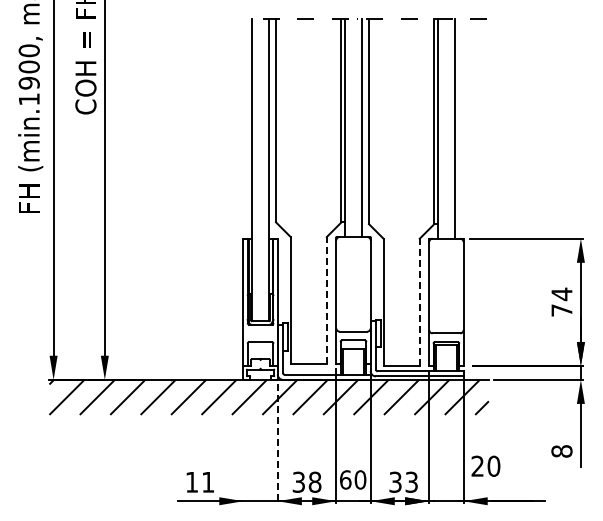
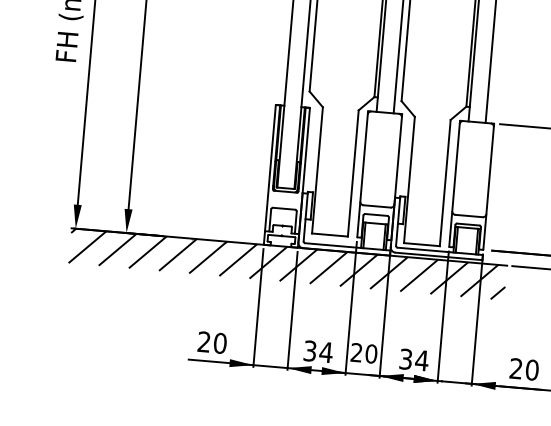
line: (326, 300) -> (352, 173), dashed -> solid
line: (419, 302) -> (445, 183), dashed -> solid
line: (243, 443) -> (258, 307), added
line: (277, 444) -> (292, 311), dashed -> solid
text: (485, 465) -> (523, 368), moved
text: (345, 479) -> (356, 352), 60 -> 20
text: (199, 481) -> (211, 341), 11 -> 20
text: (314, 481) -> (325, 351), 38 -> 34
text: (411, 481) -> (421, 359), 33 -> 34

